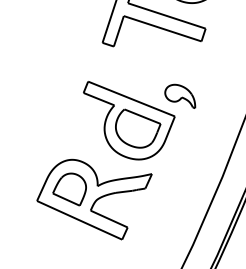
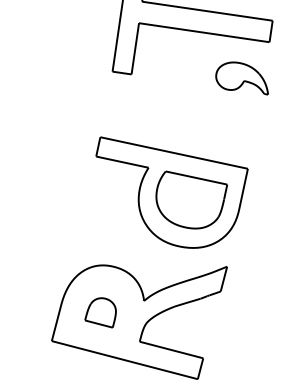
part: (180, 95) -> (241, 78), moved
part: (69, 189) -> (100, 313), size x0.6

